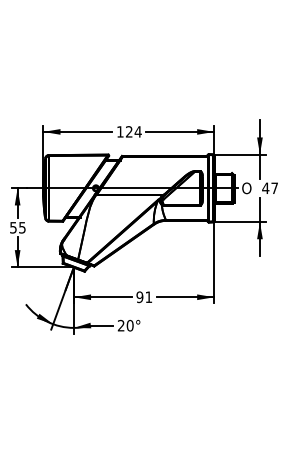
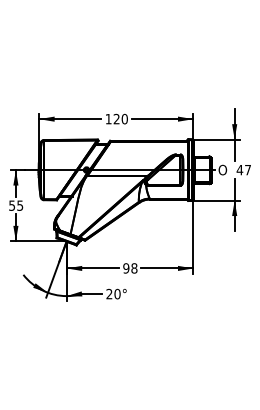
text: (137, 131) -> (124, 118), 124 -> 120
text: (148, 297) -> (134, 268), 91 -> 98

